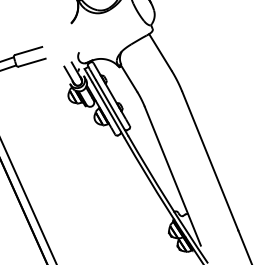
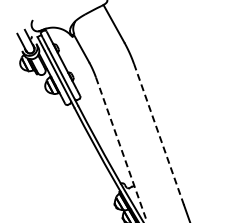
line: (210, 161) -> (159, 134), solid -> dashed
line: (172, 176) -> (120, 148), solid -> dashed

